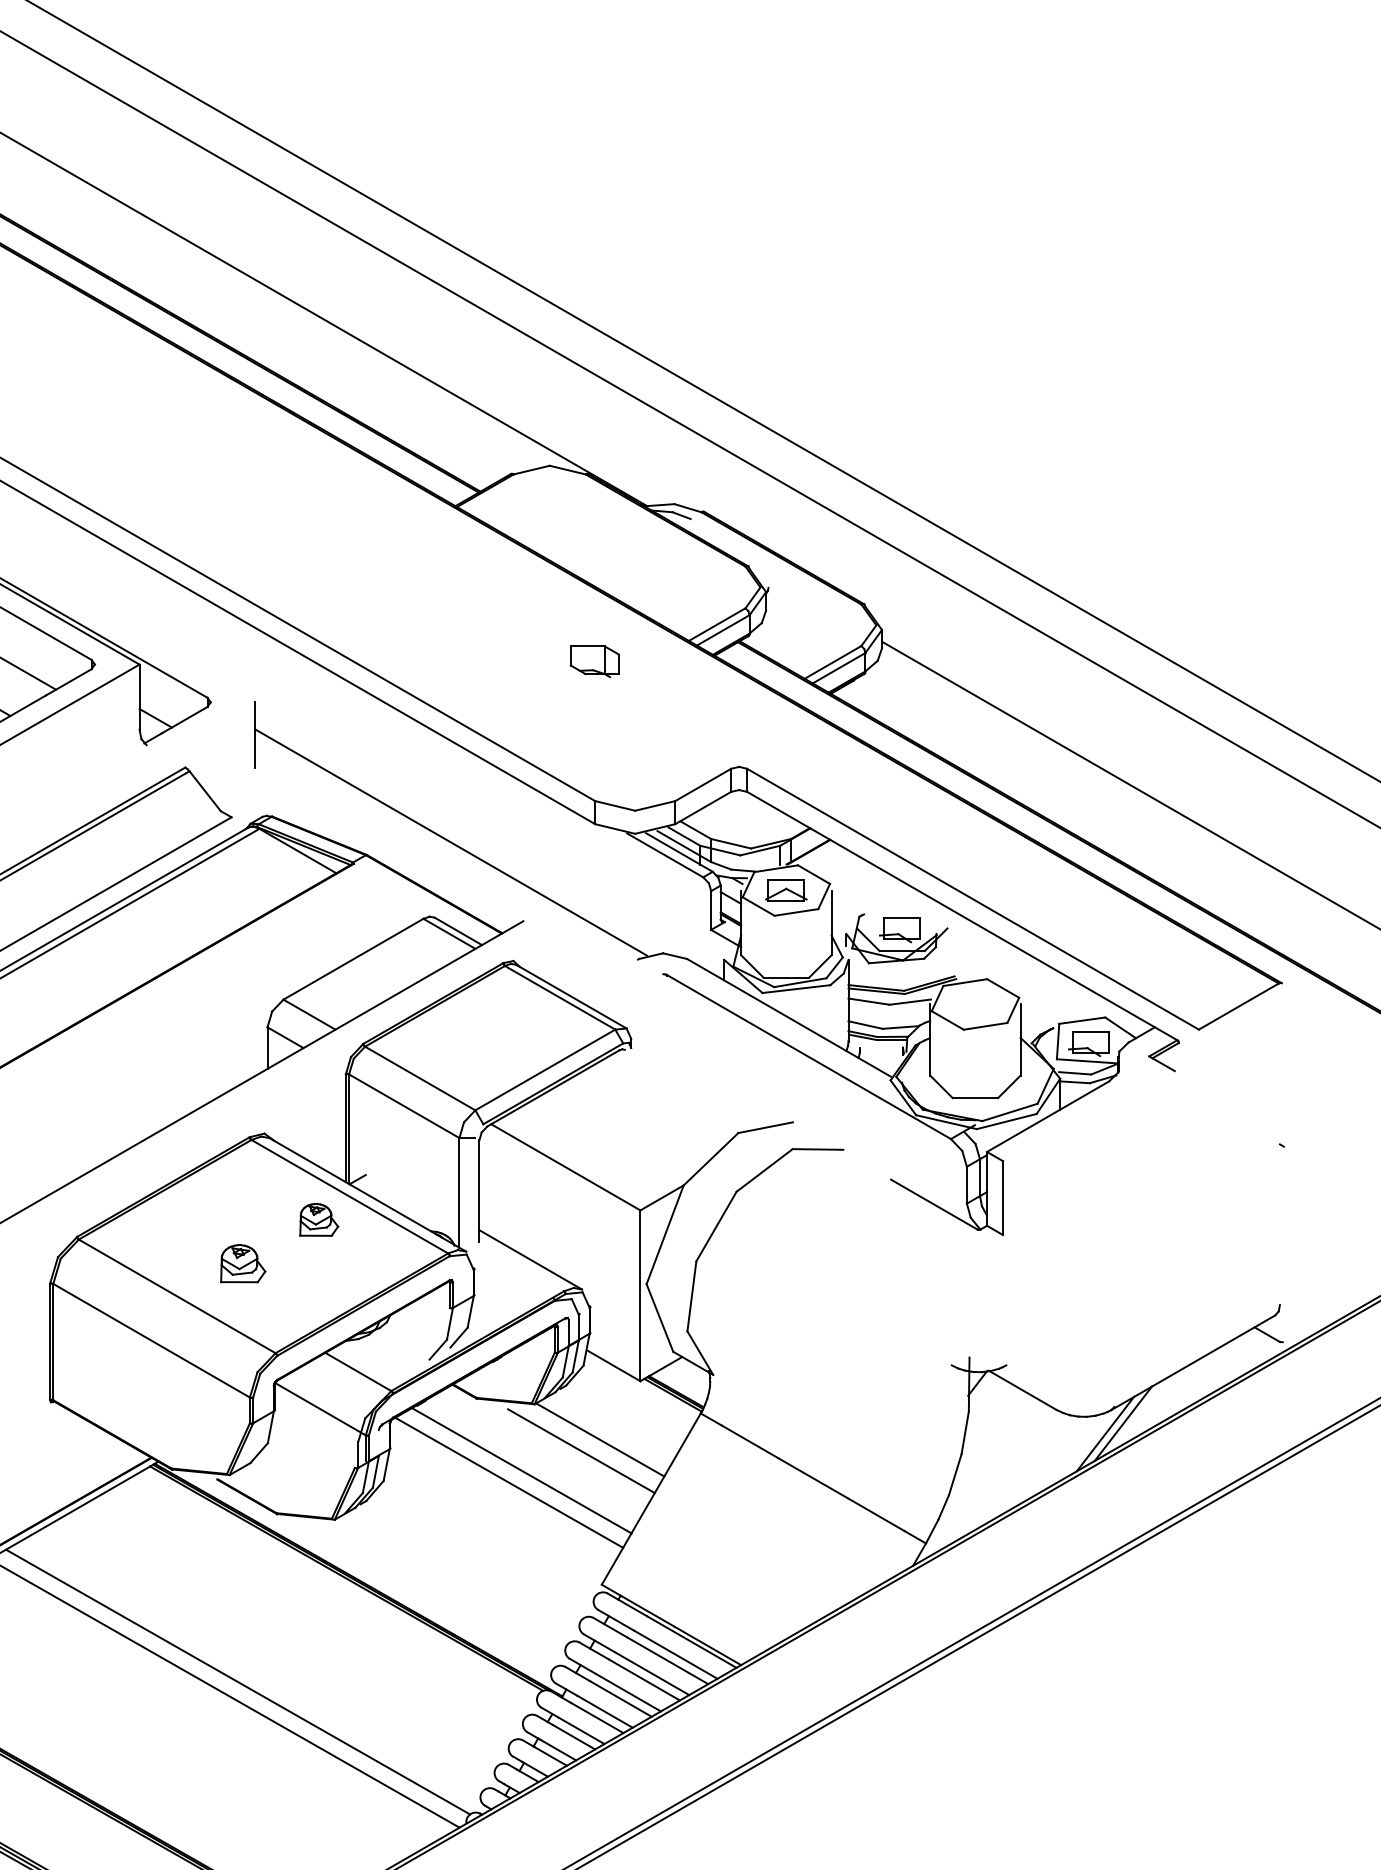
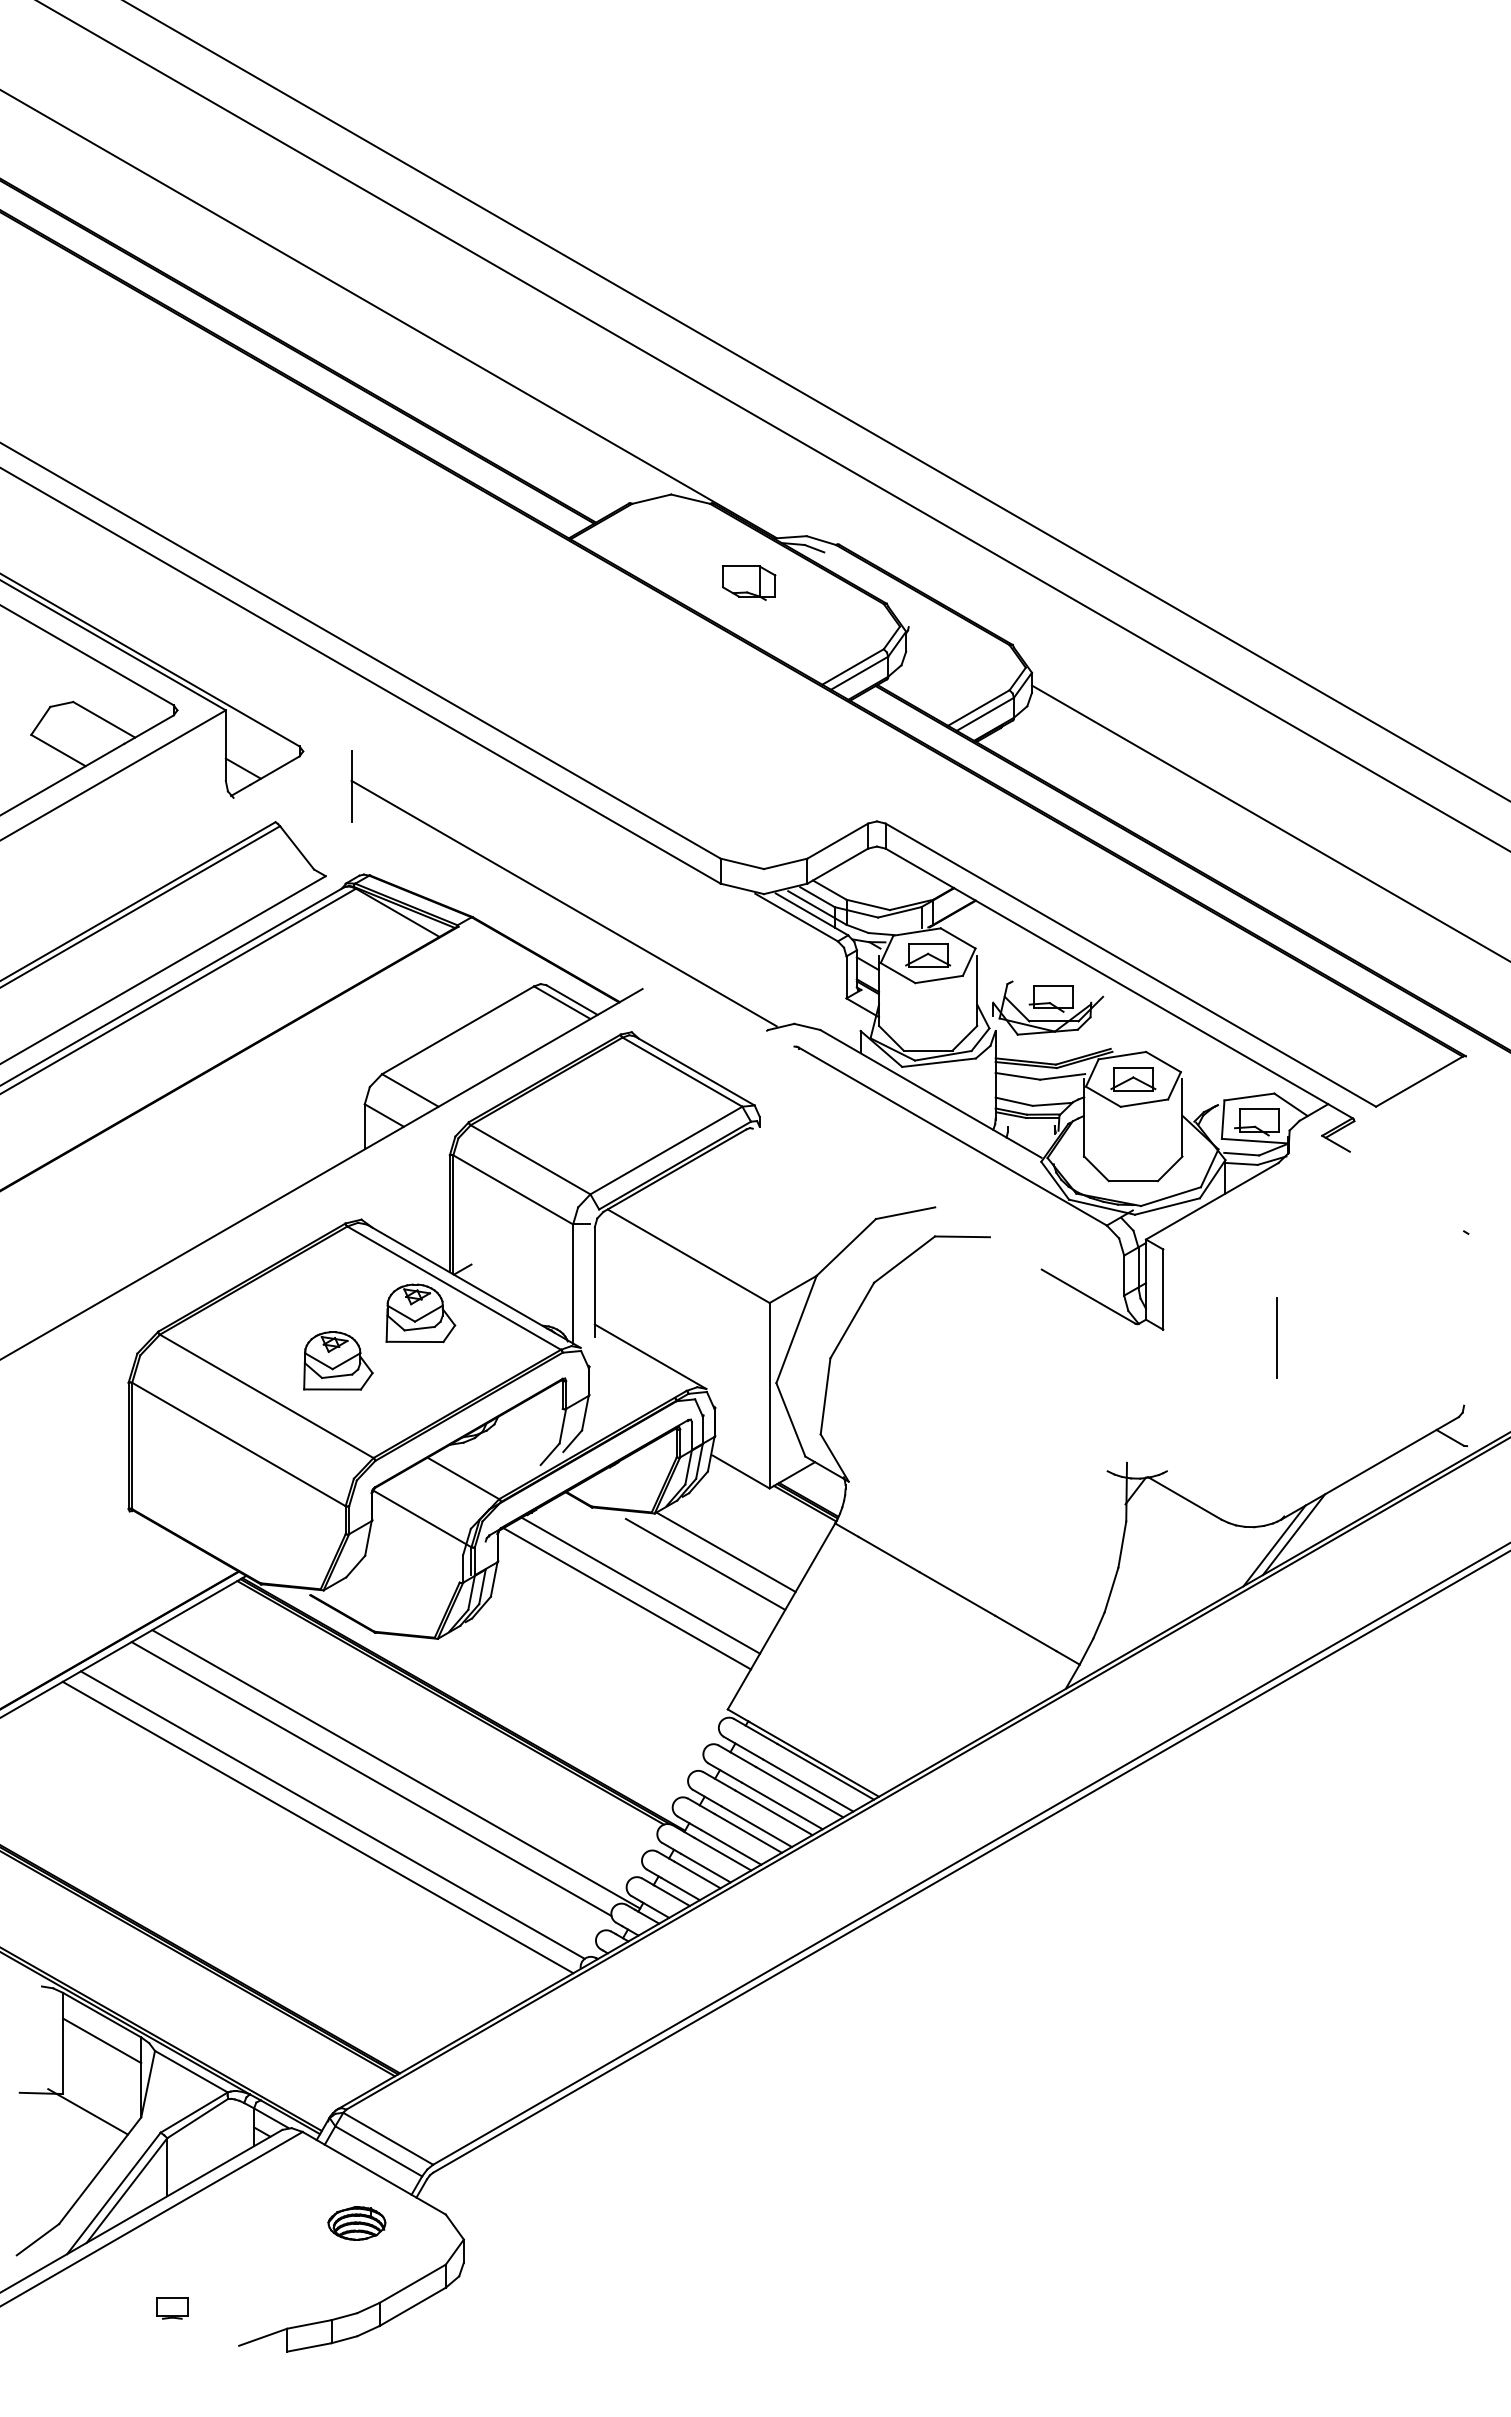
part: (595, 661) -> (749, 582), moved
part: (975, 1004) -> (1133, 1079), added
part: (318, 1220) -> (420, 1313), size x1.67
line: (1108, 1242) -> (1277, 1337), added
part: (243, 1263) -> (338, 1360), size x1.43
line: (296, 1640) -> (396, 1769), added
line: (273, 1649) -> (371, 1779), added

